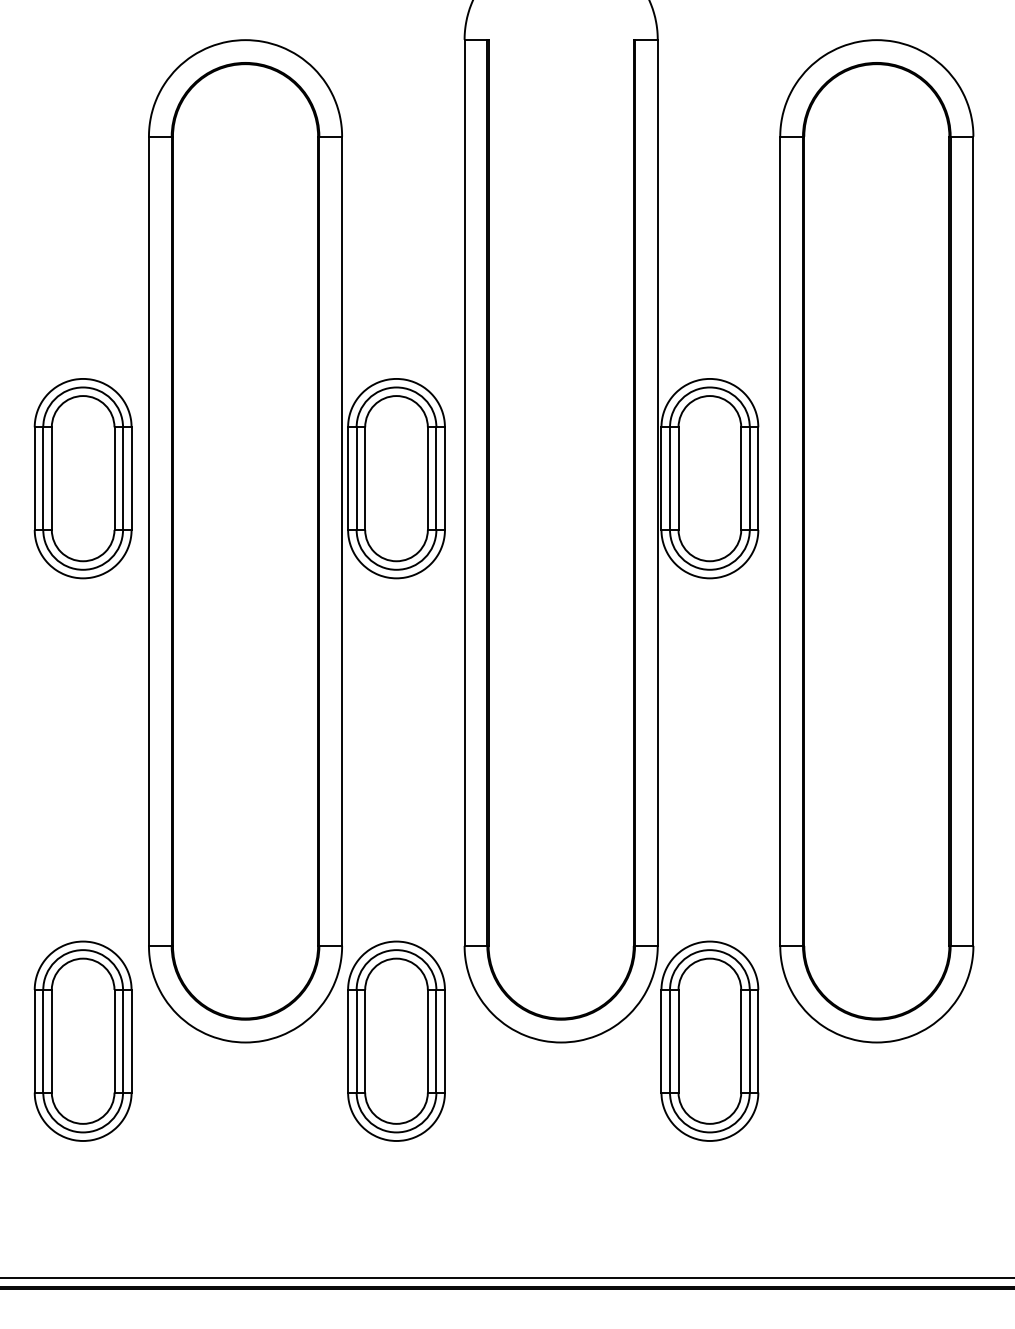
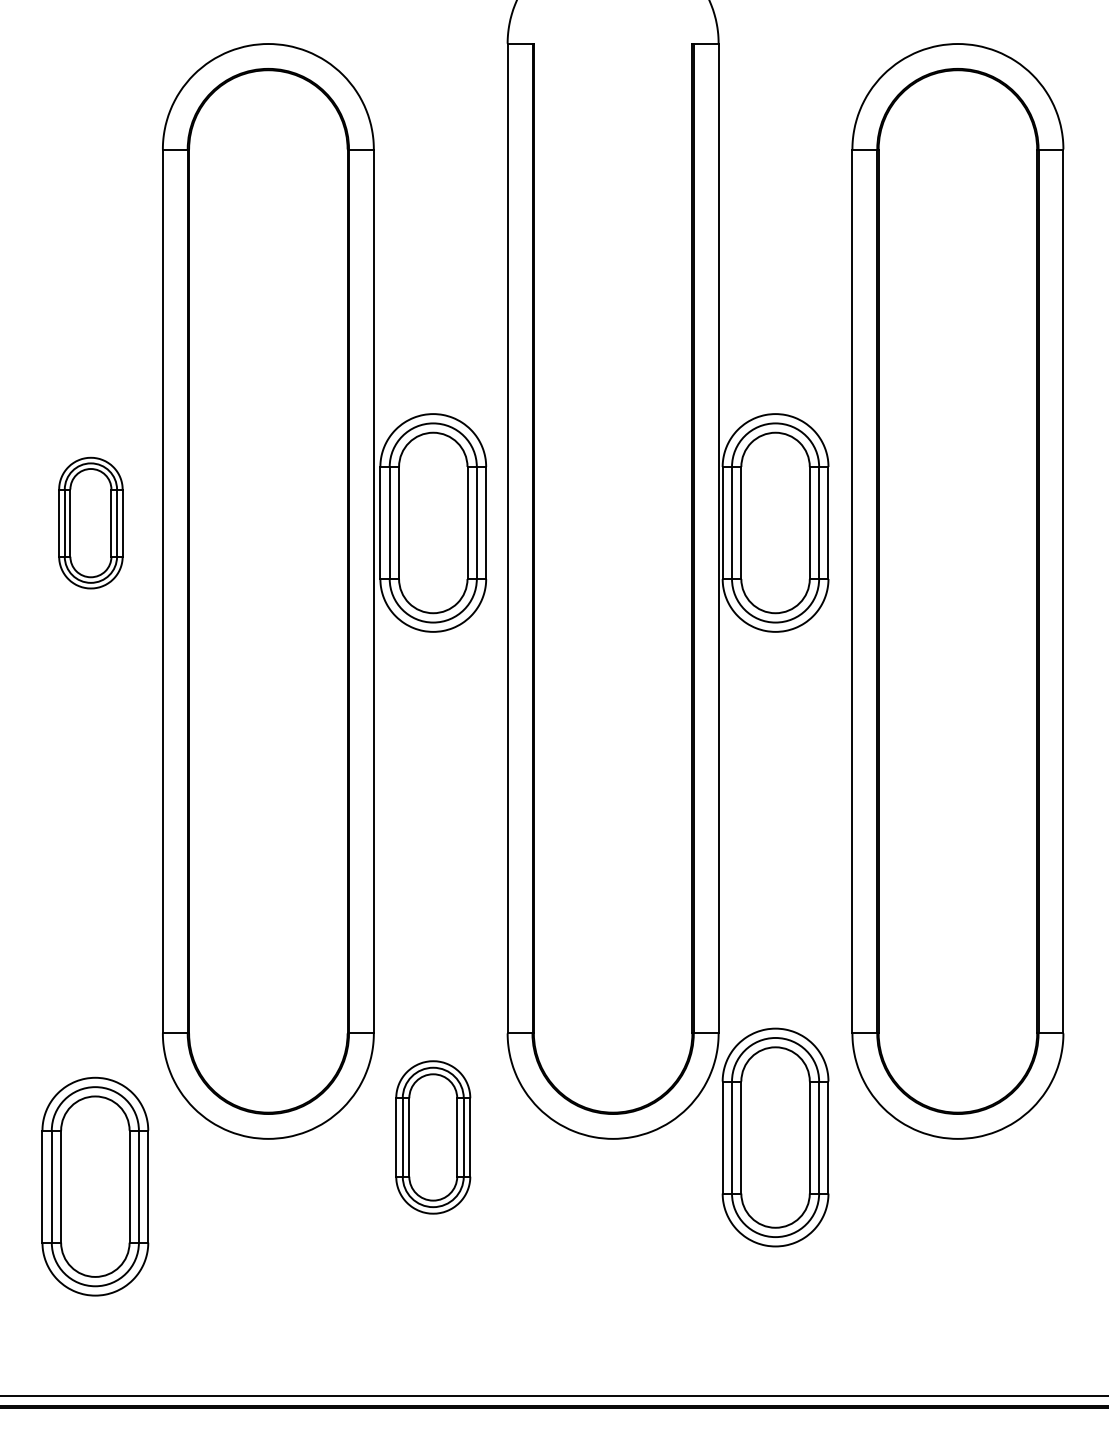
part: (82, 478) -> (90, 522), size x0.6
part: (82, 1040) -> (94, 1185), moved
part: (396, 1040) -> (433, 1136), size x0.7

